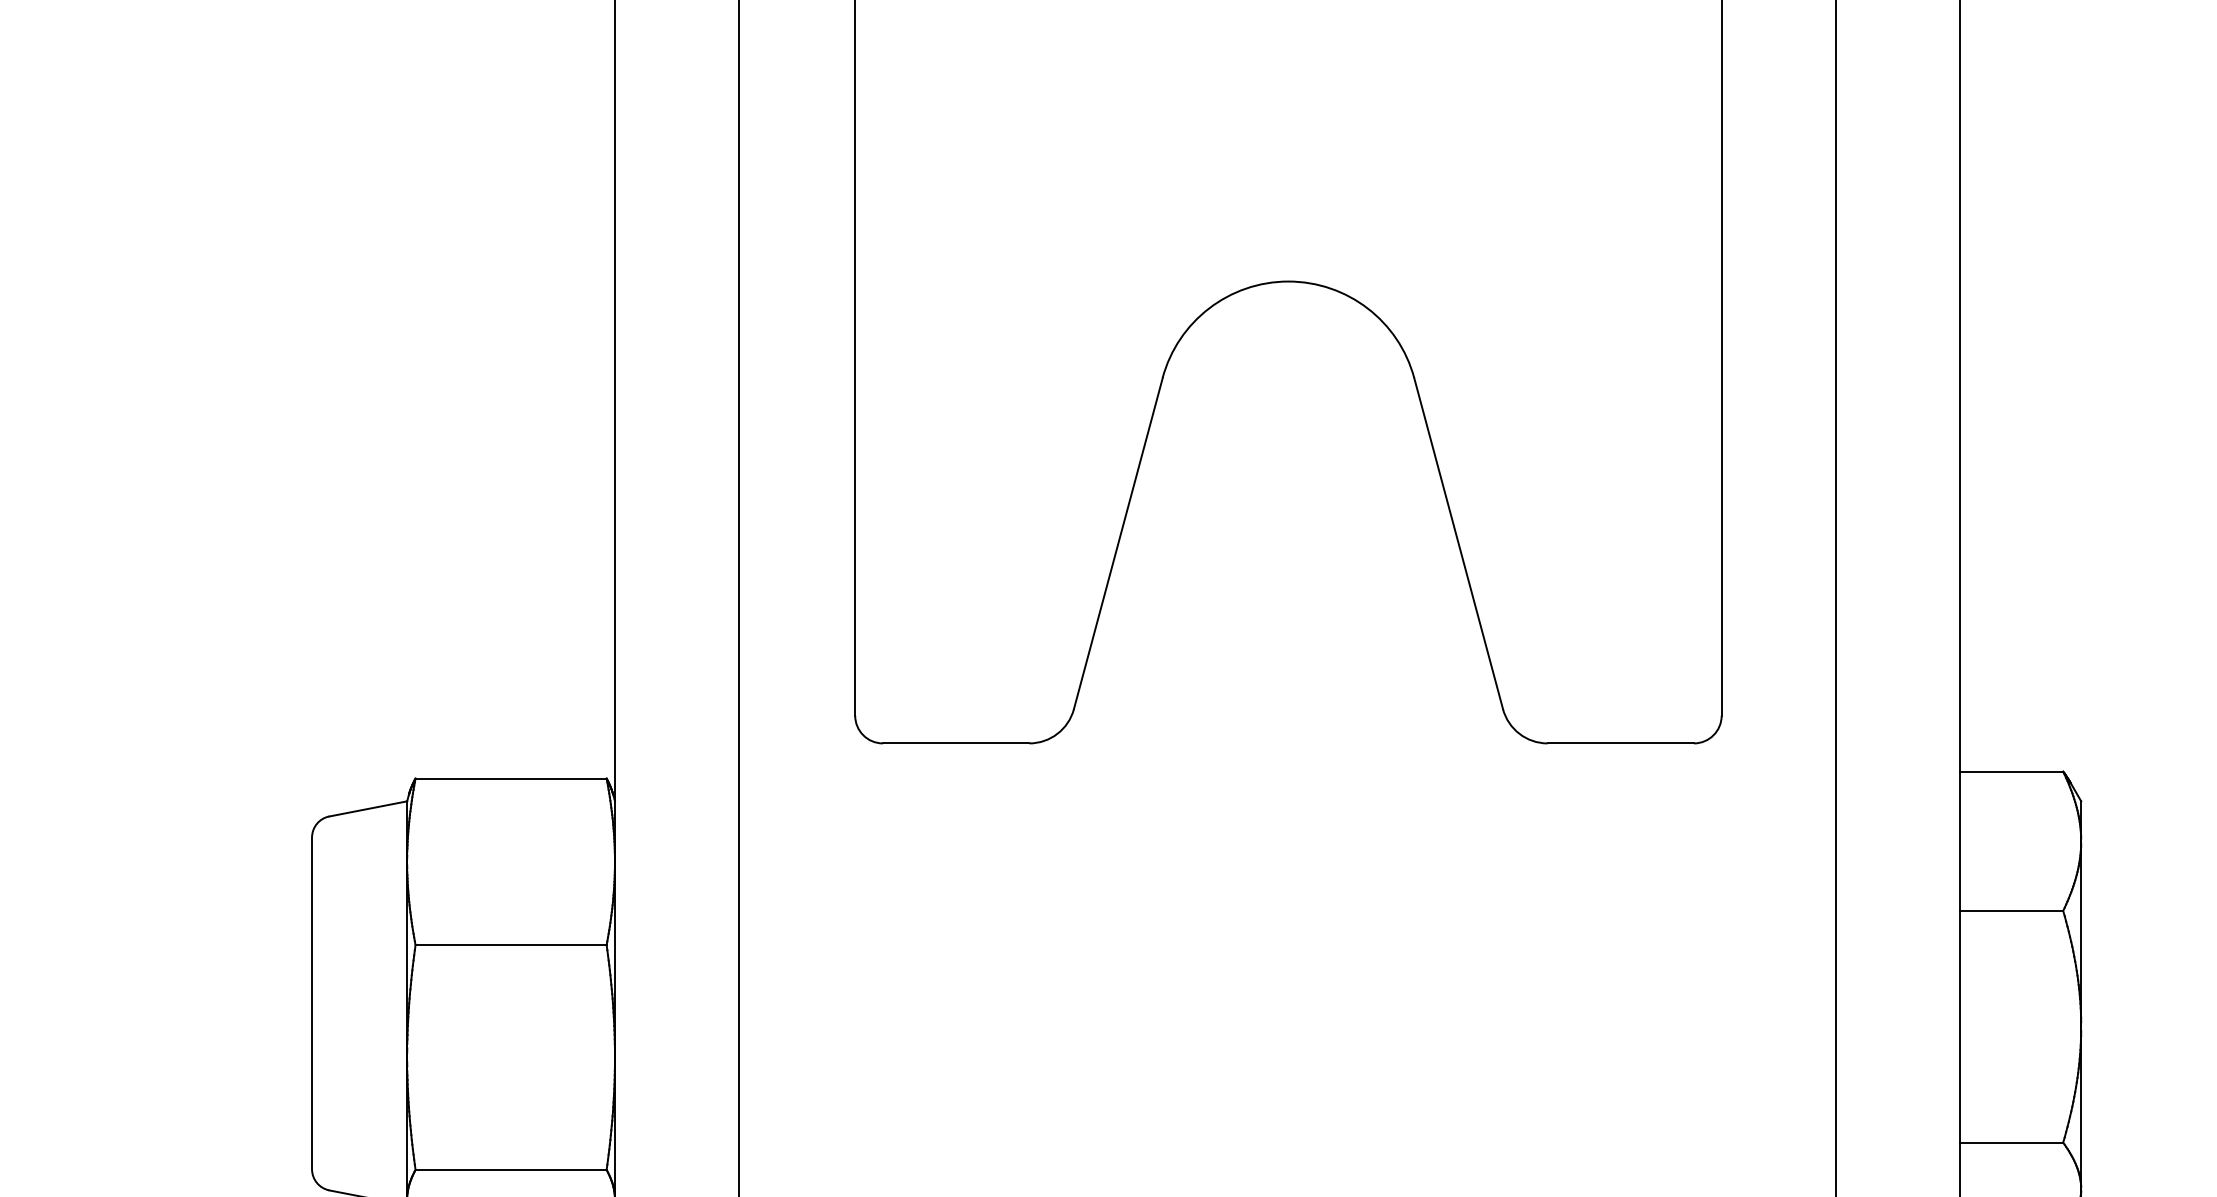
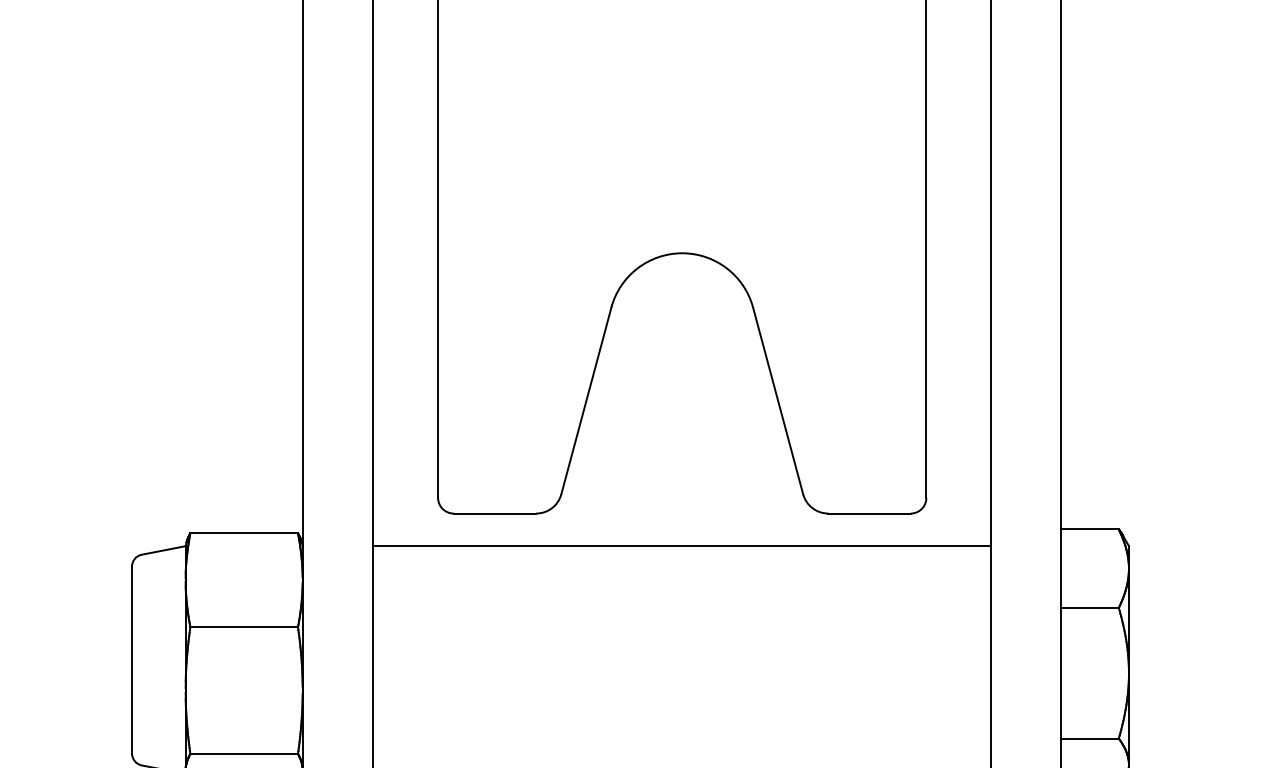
line: (1287, 800) -> (681, 545), added

